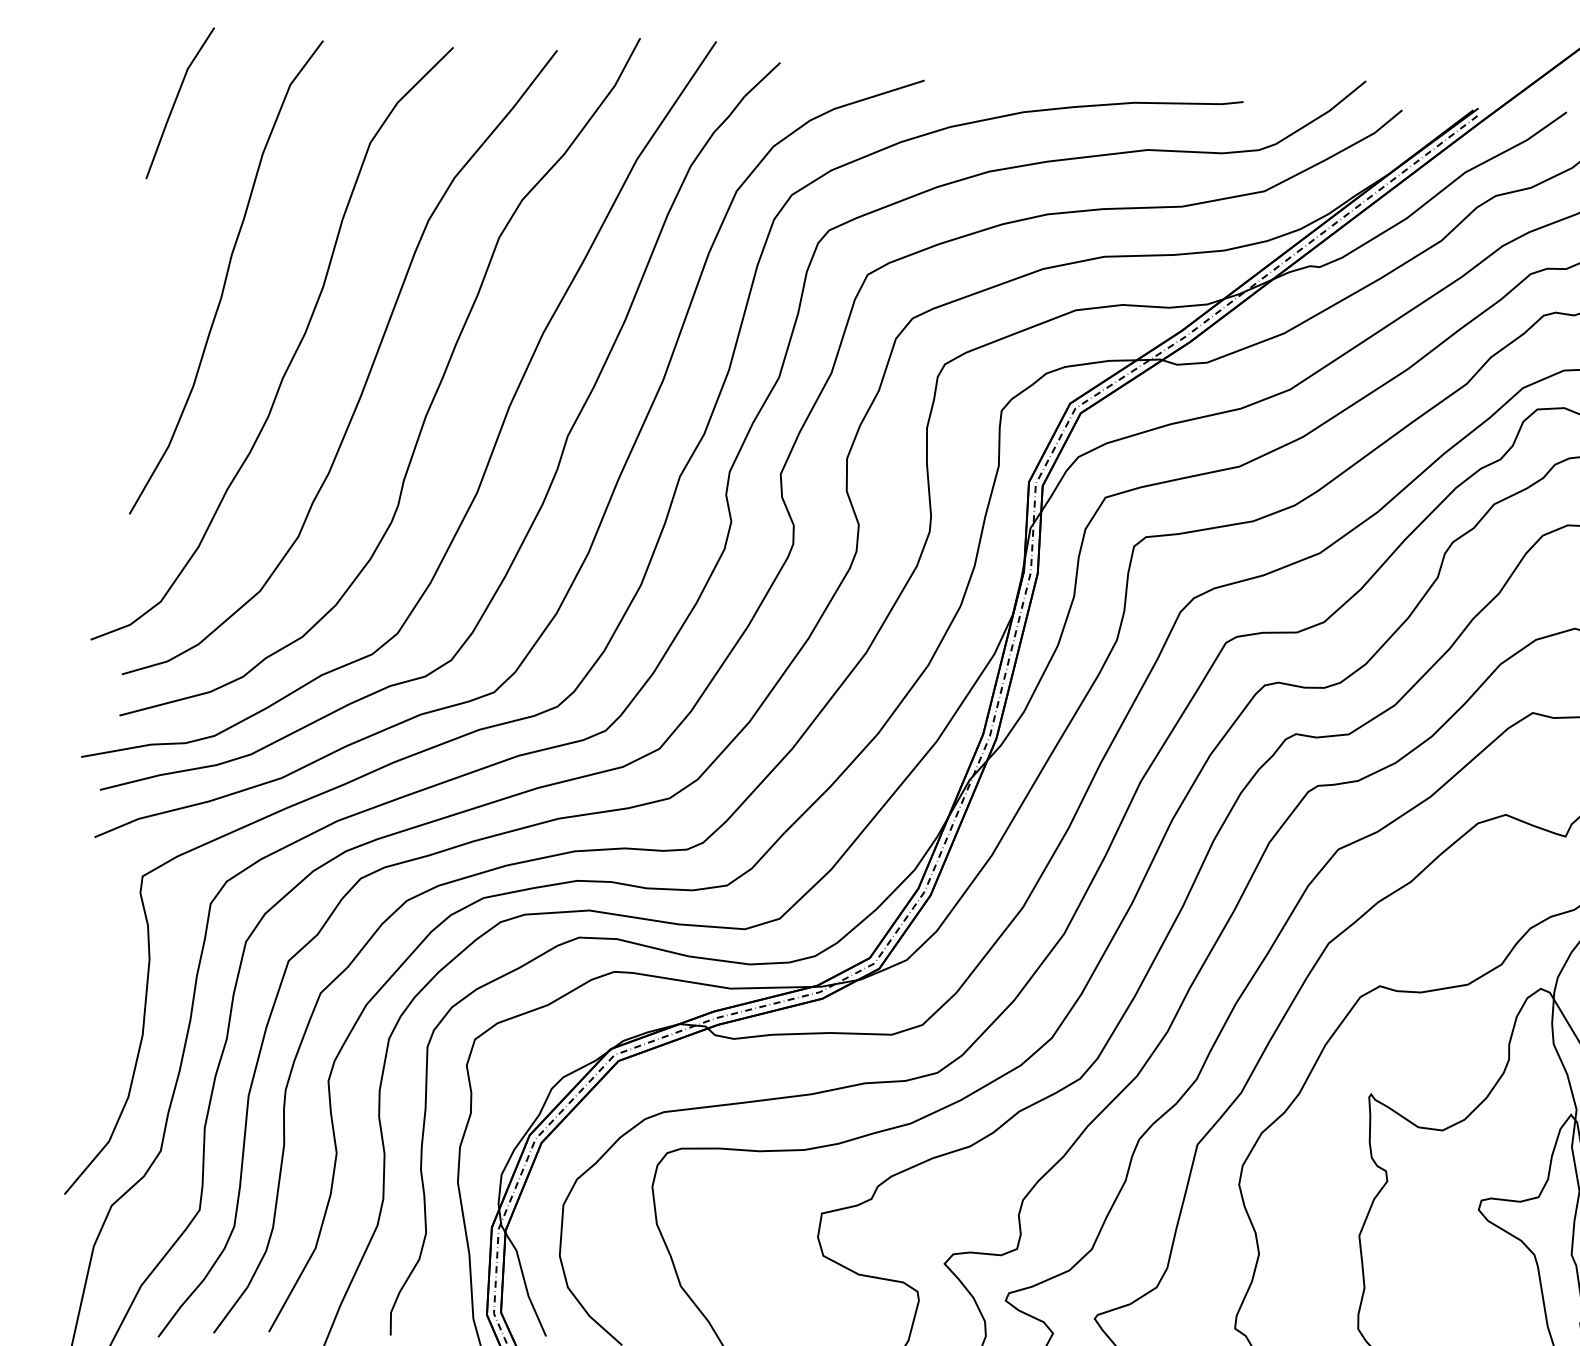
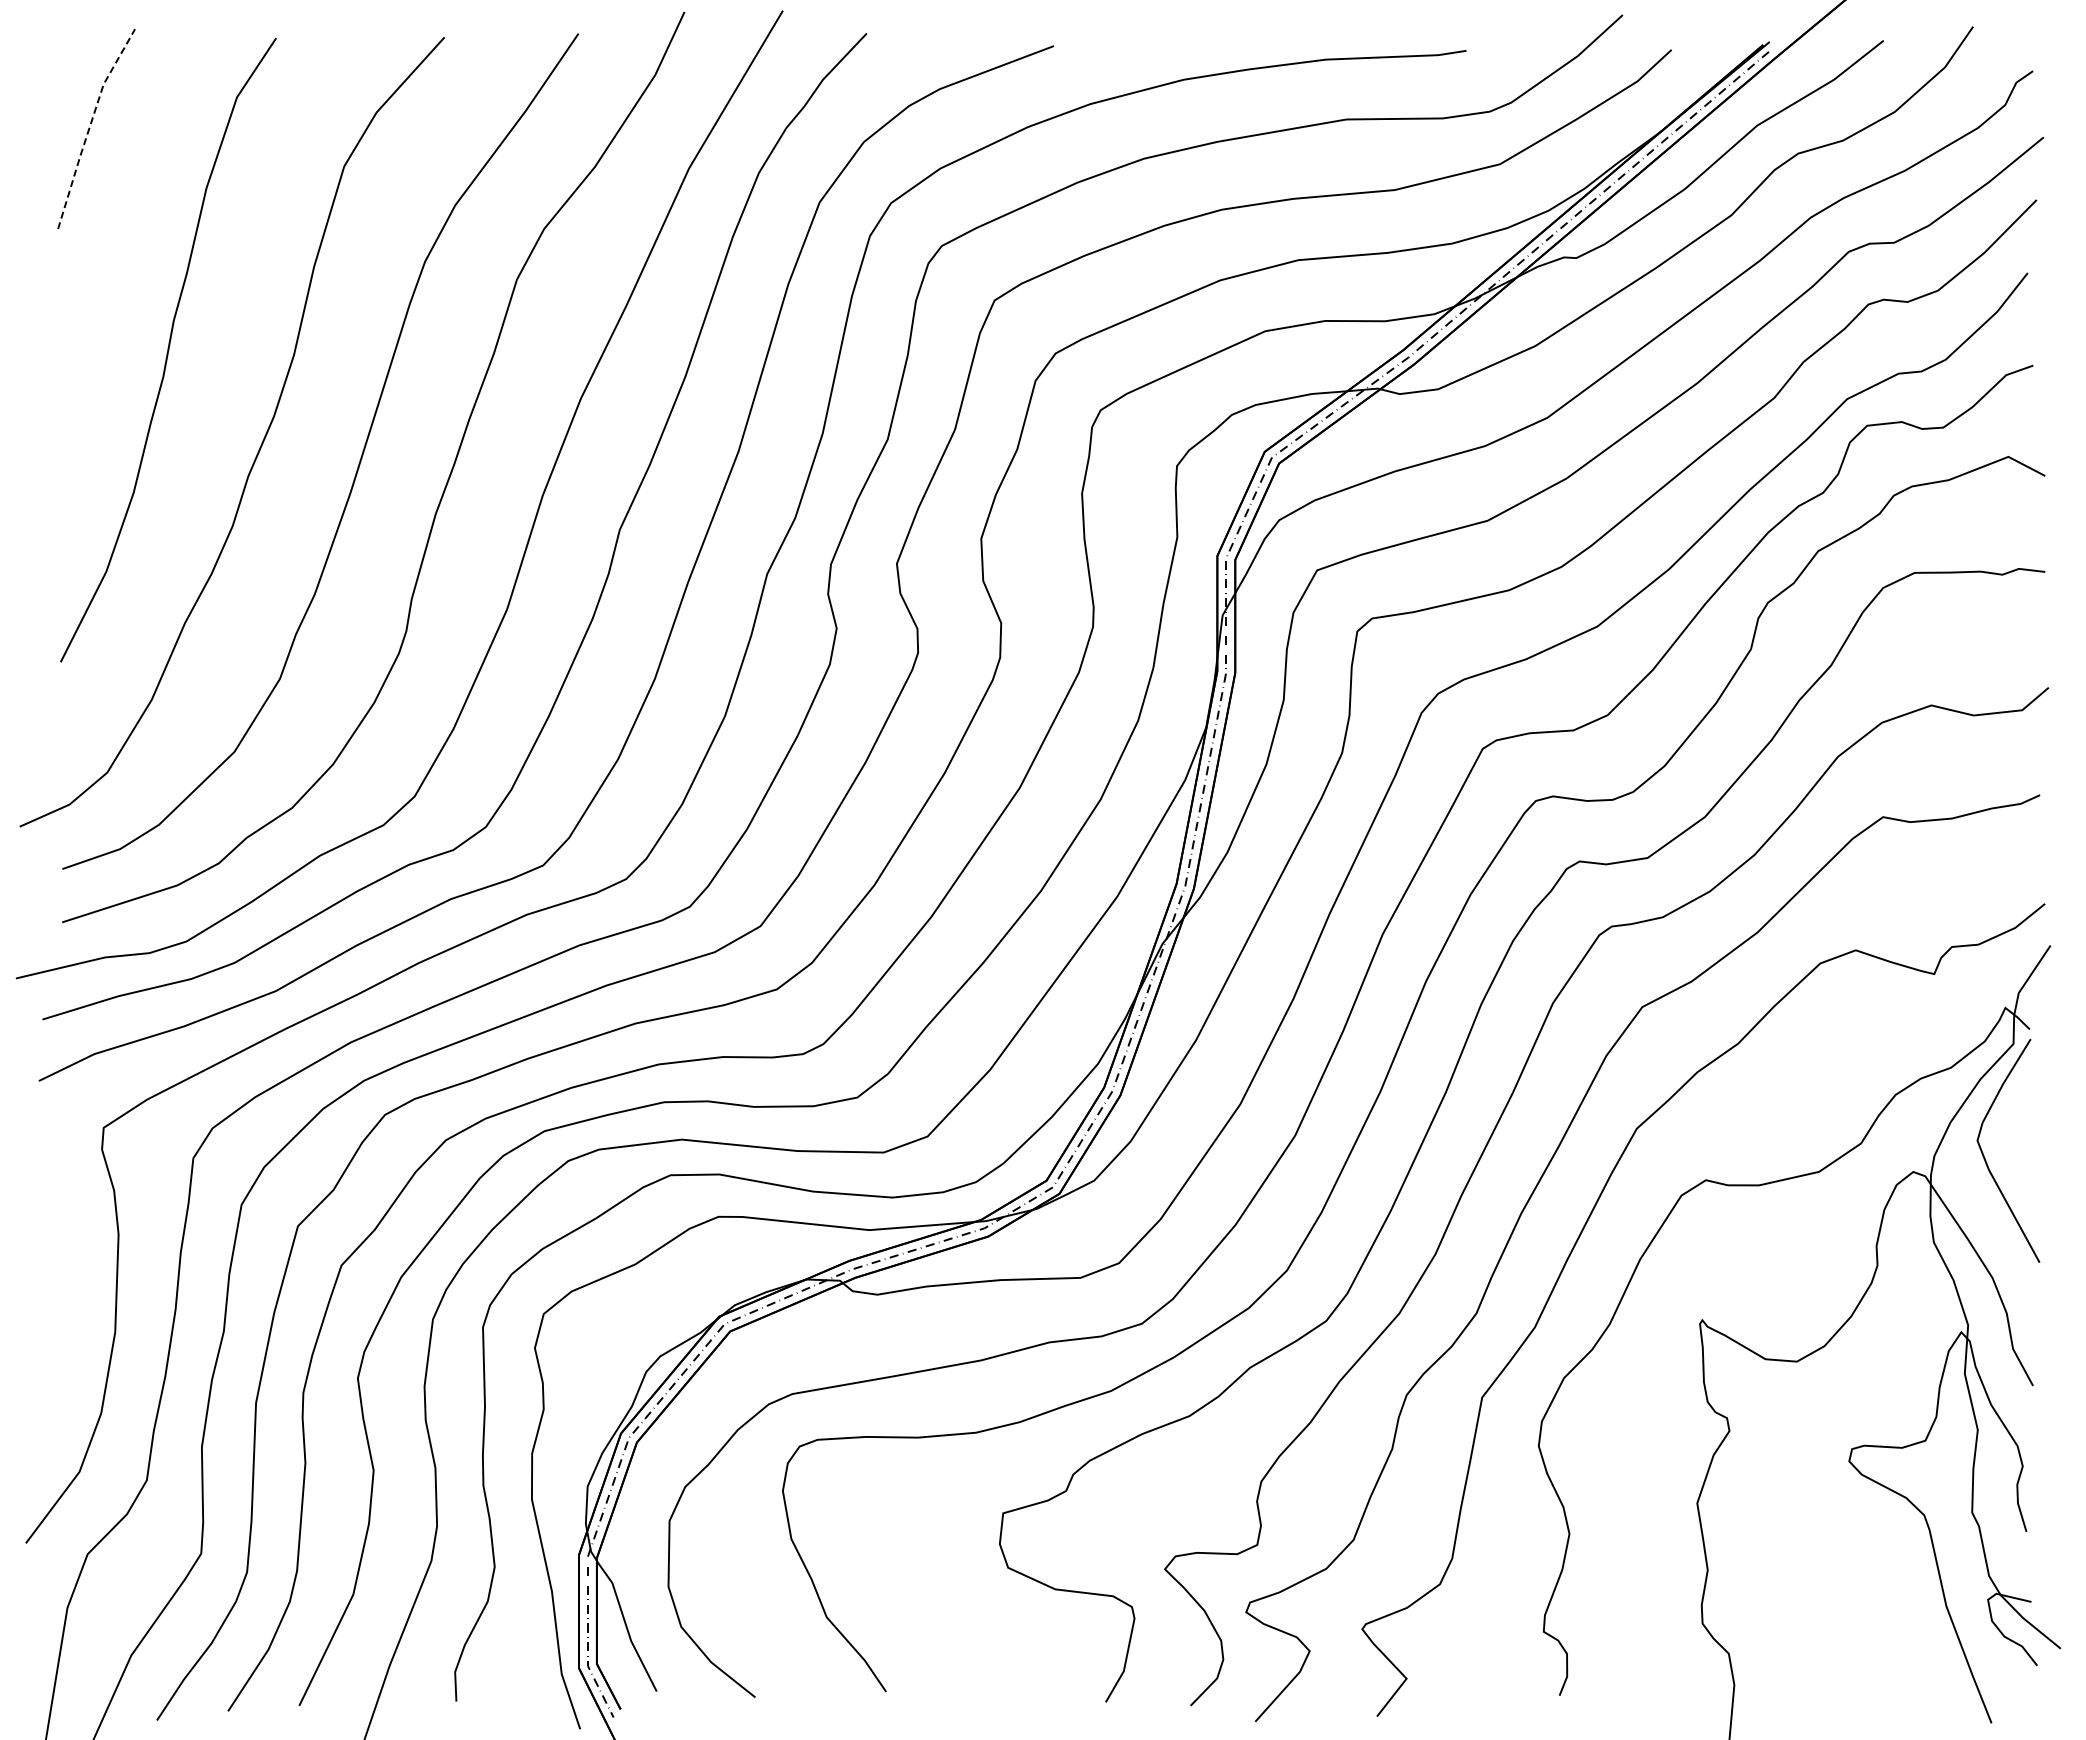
line: (175, 100) -> (90, 125), solid -> dashed

